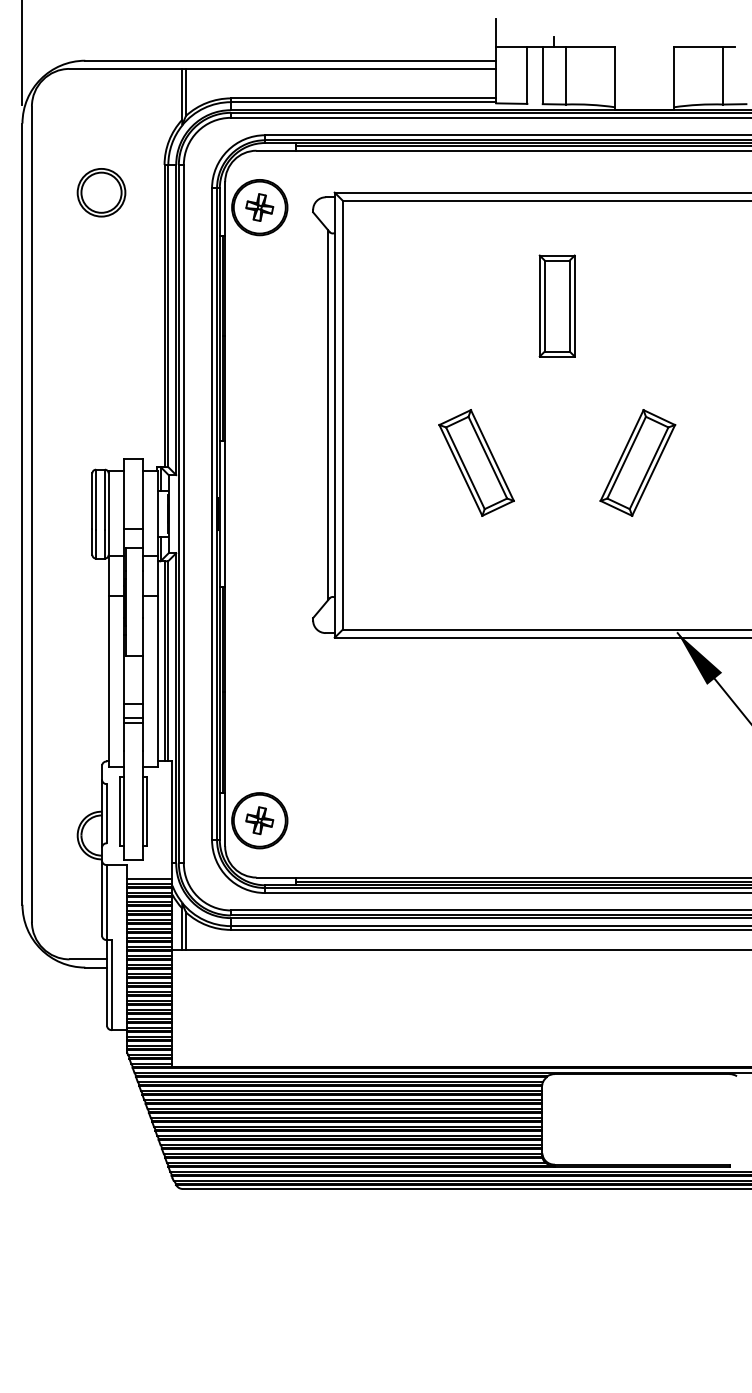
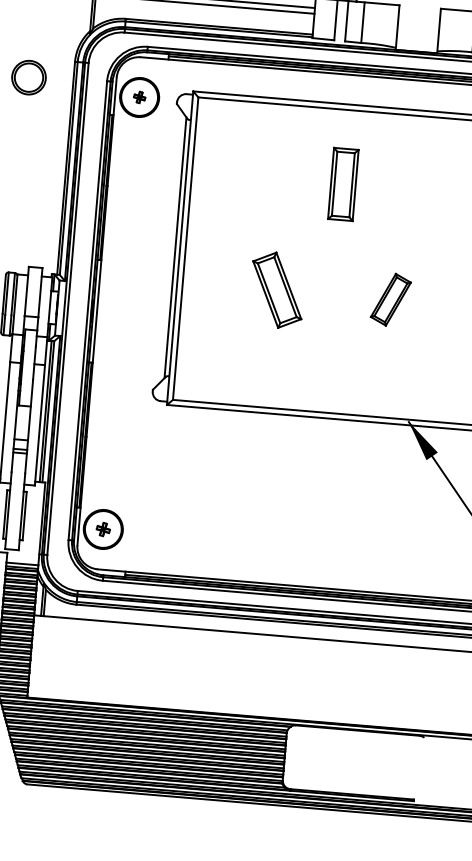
part: (259, 207) -> (139, 97), size x0.6
part: (637, 462) -> (390, 299), size x0.7
part: (259, 820) -> (103, 529), size x0.7

